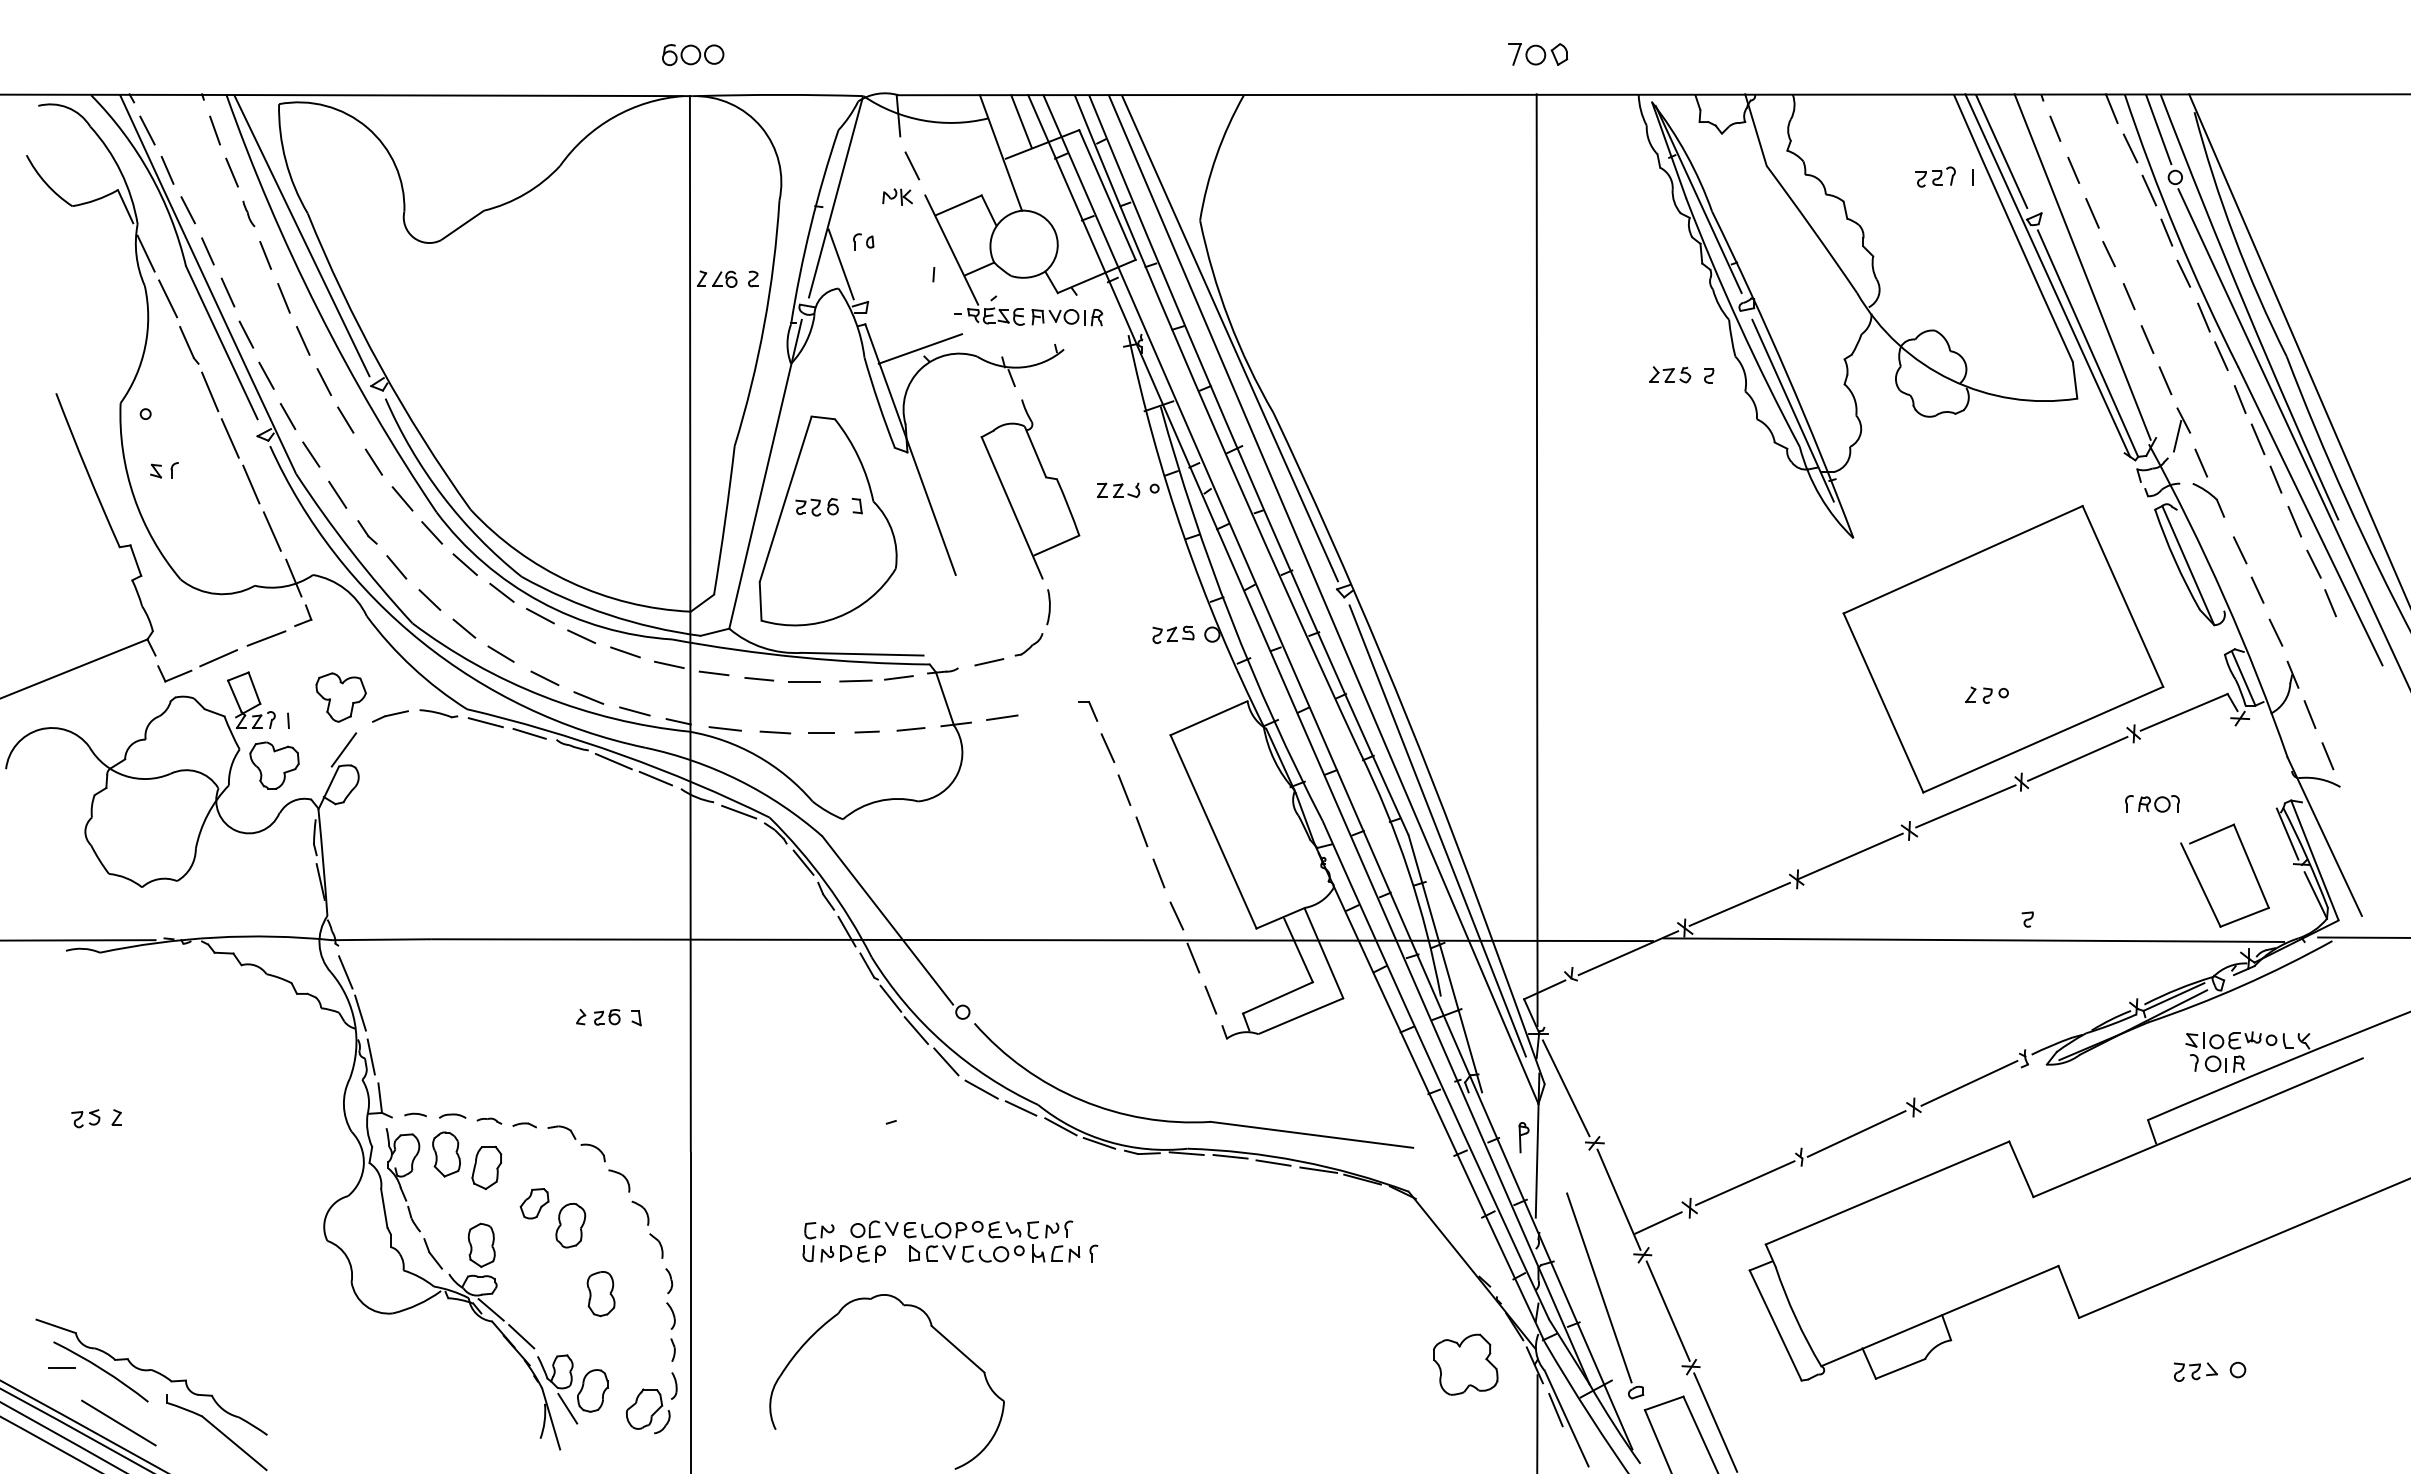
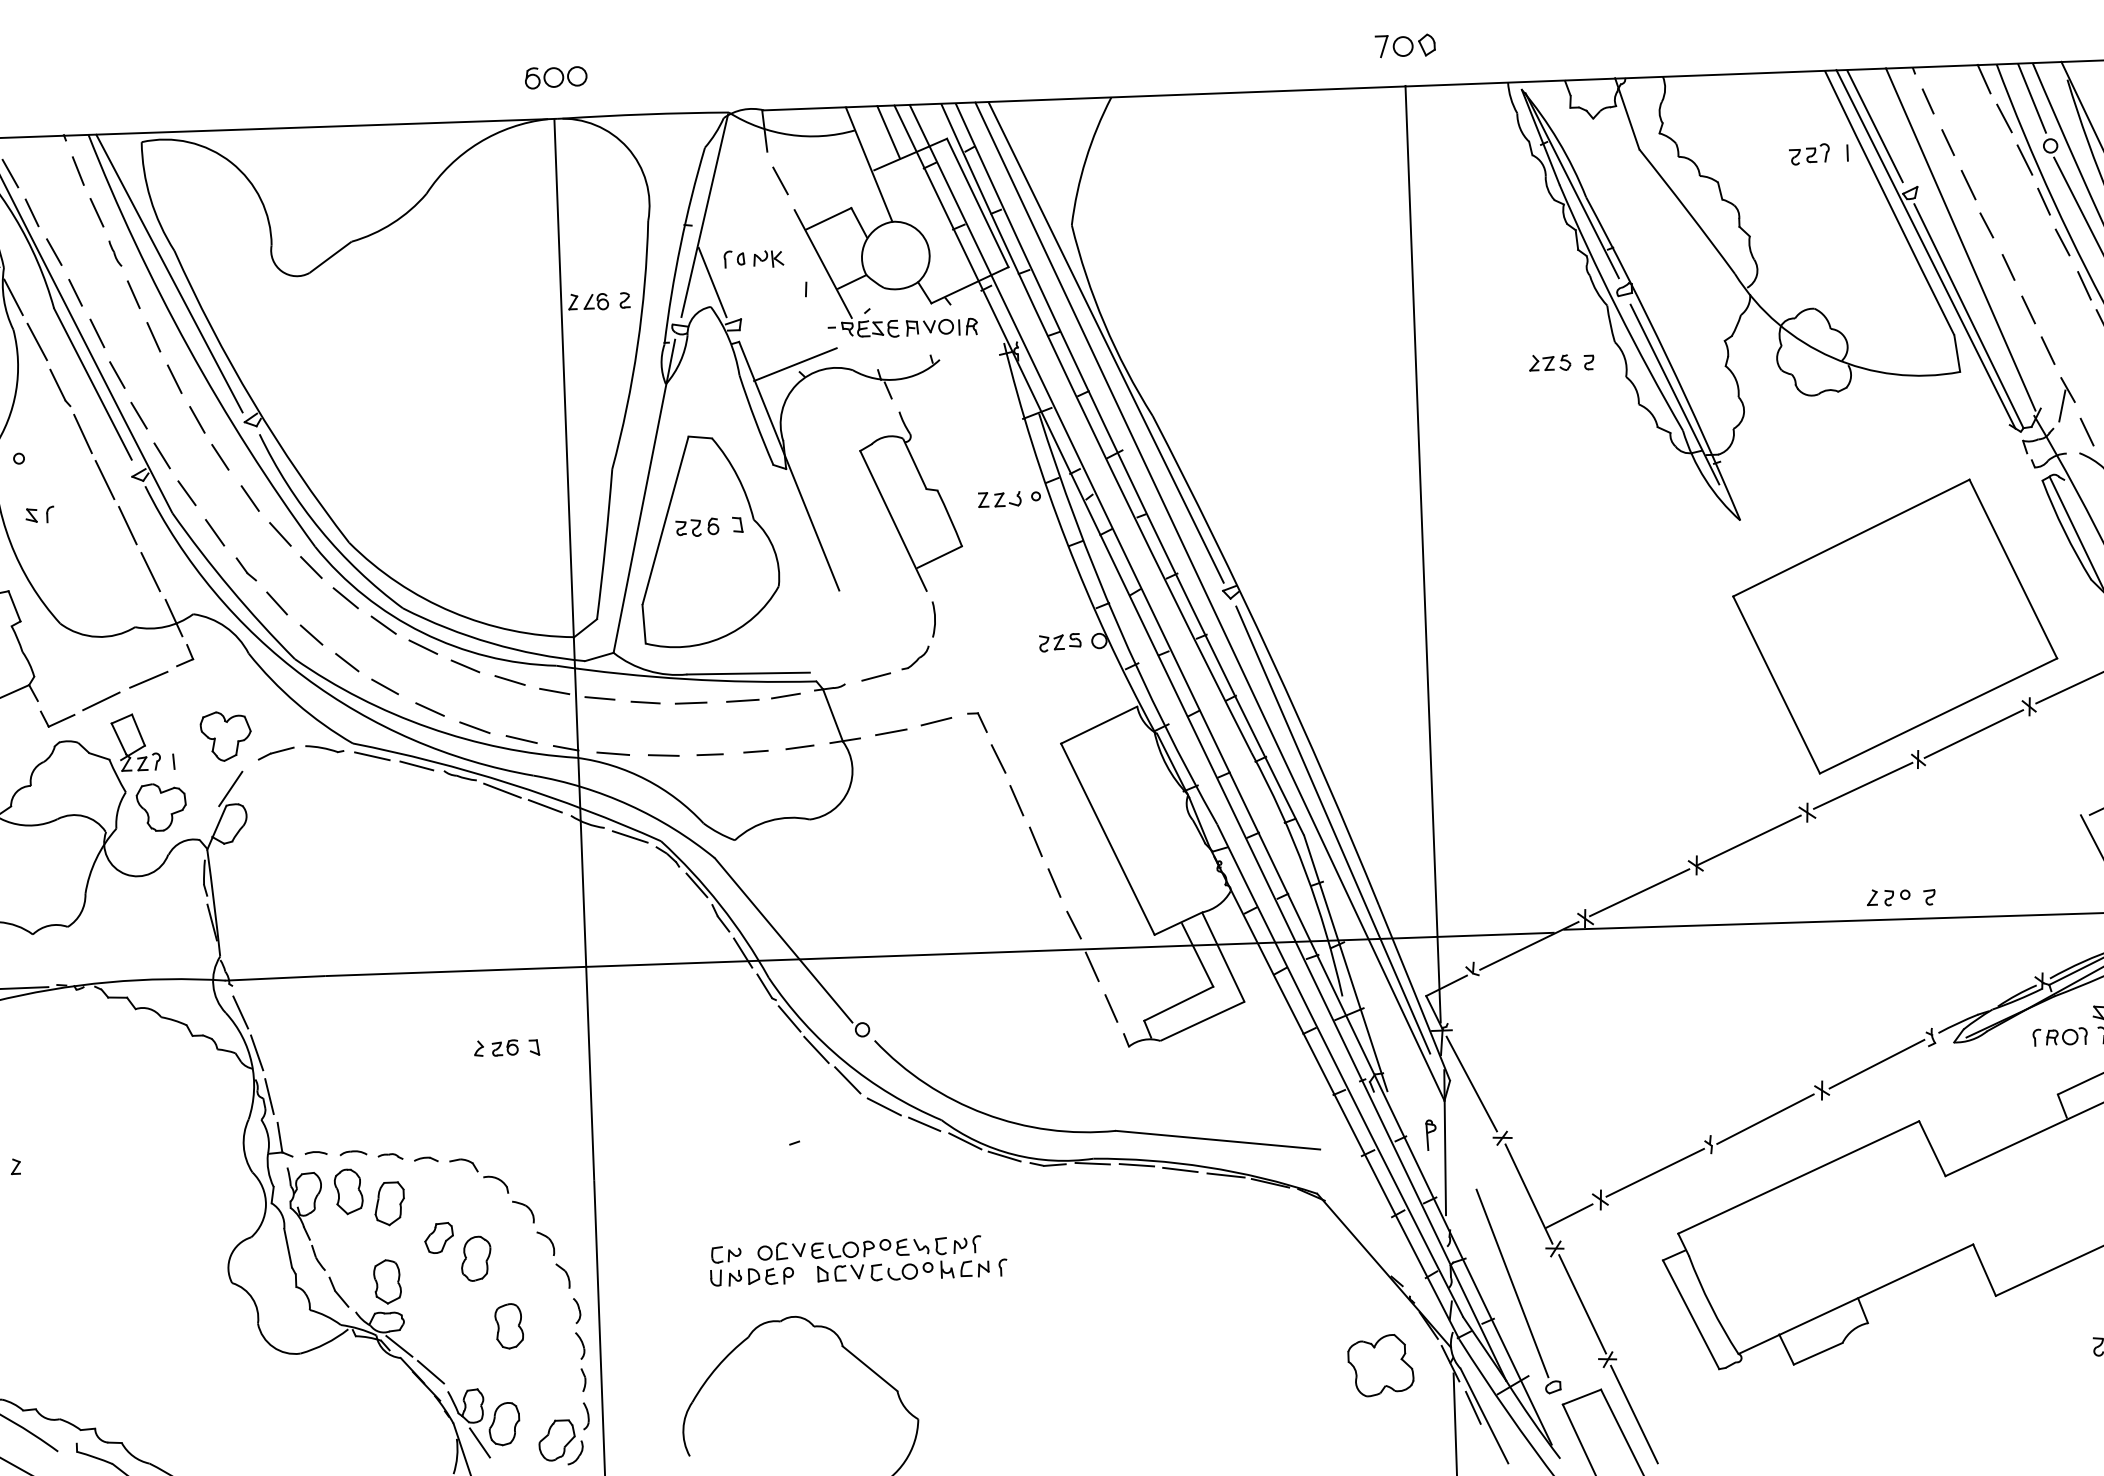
part: (897, 196) -> (768, 258), moved
part: (1986, 694) -> (1888, 896), moved
line: (1047, 708) -> (936, 721), added
part: (2152, 803) -> (2060, 1036), moved

